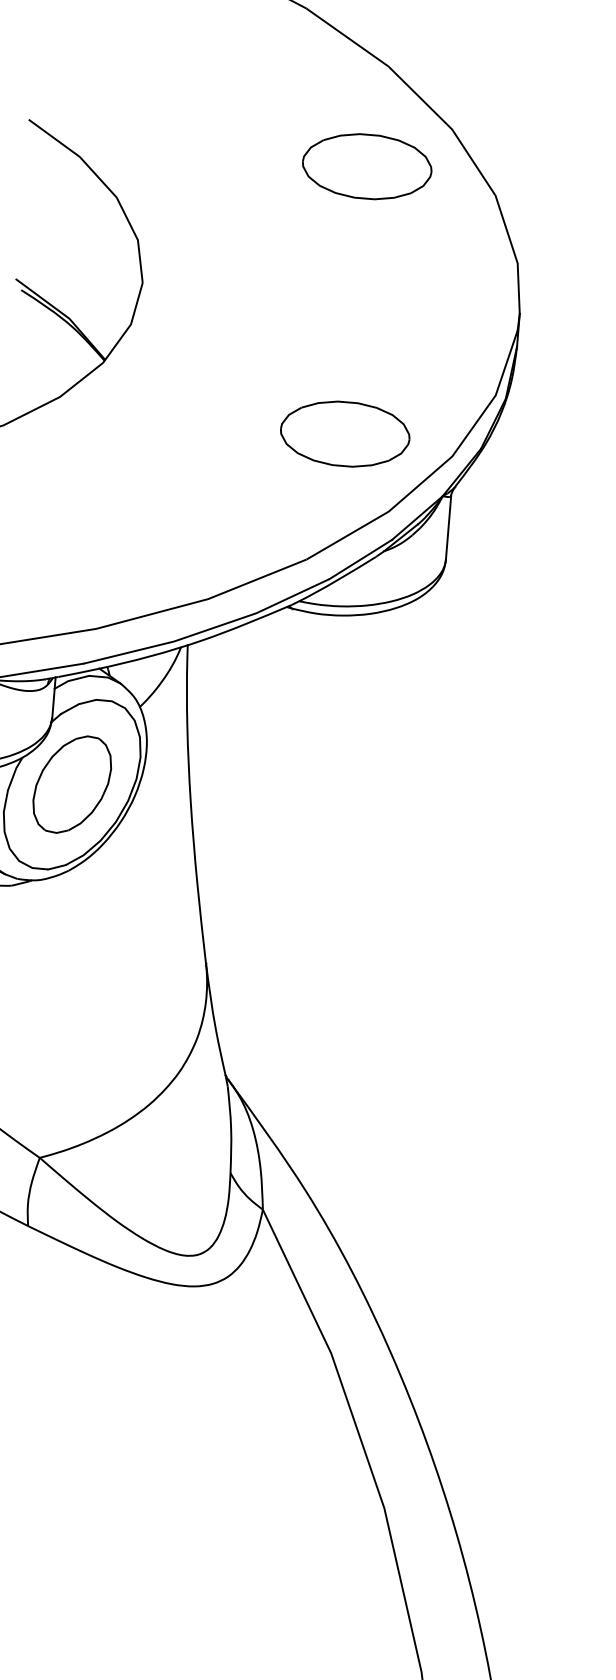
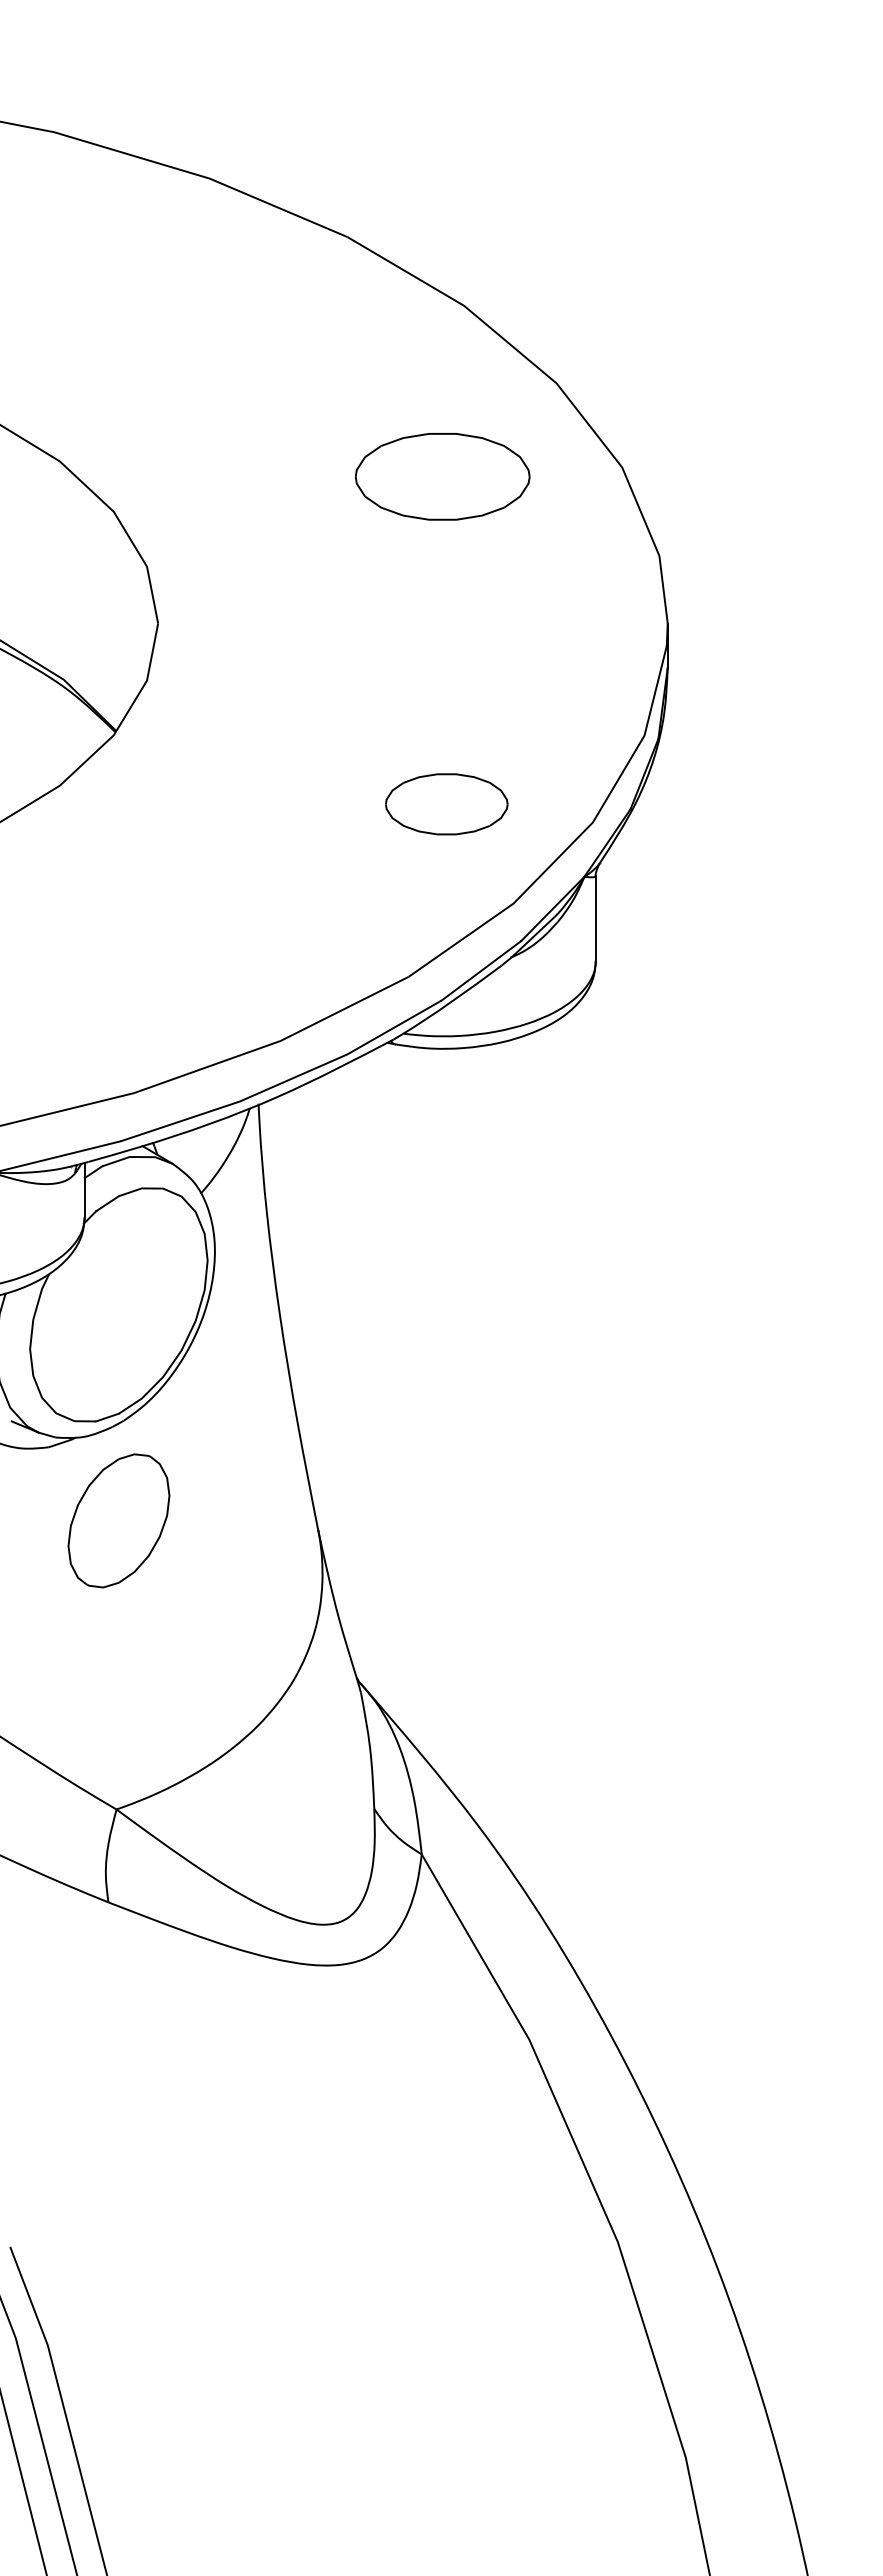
part: (367, 166) -> (442, 476), moved
part: (345, 434) -> (446, 804), size x0.7
part: (71, 784) -> (118, 1520), moved

